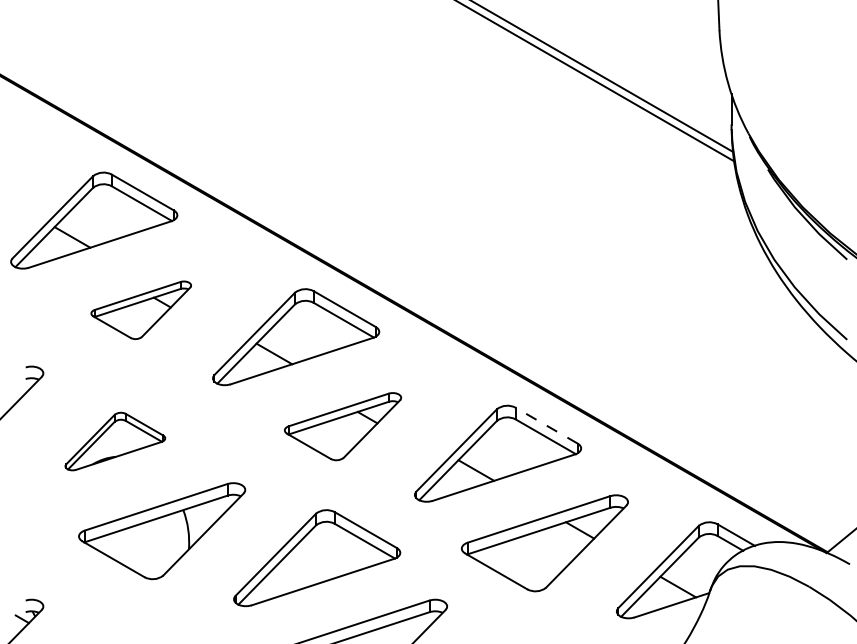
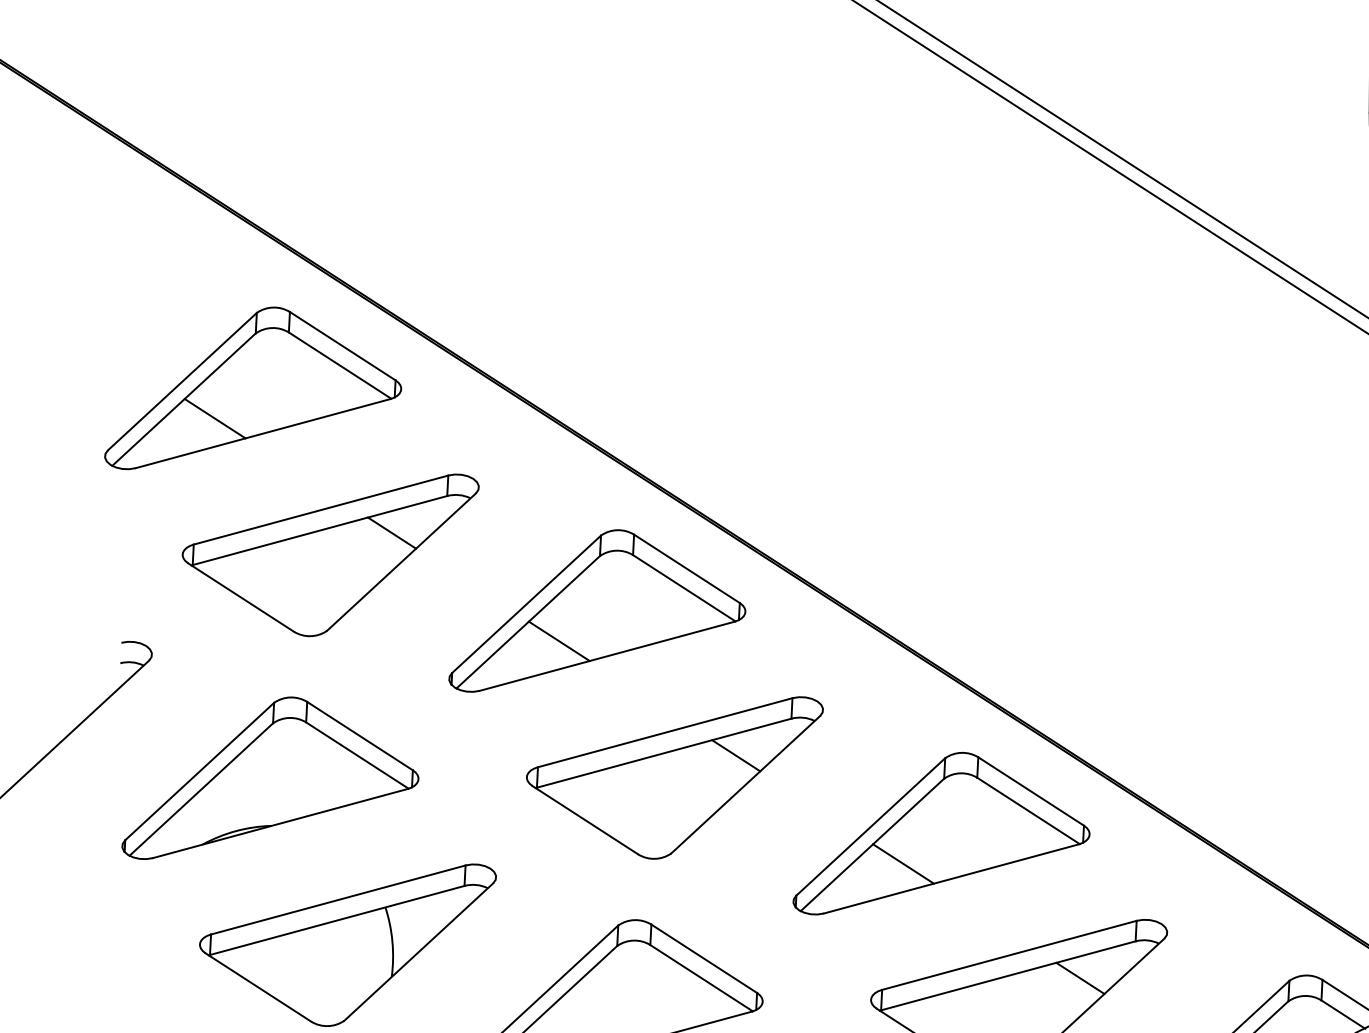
part: (141, 310) -> (329, 553), size x1.67
line: (546, 425) -> (1030, 791), dashed -> solid
part: (342, 426) -> (672, 774), size x1.43
part: (115, 441) -> (272, 780), size x1.67

